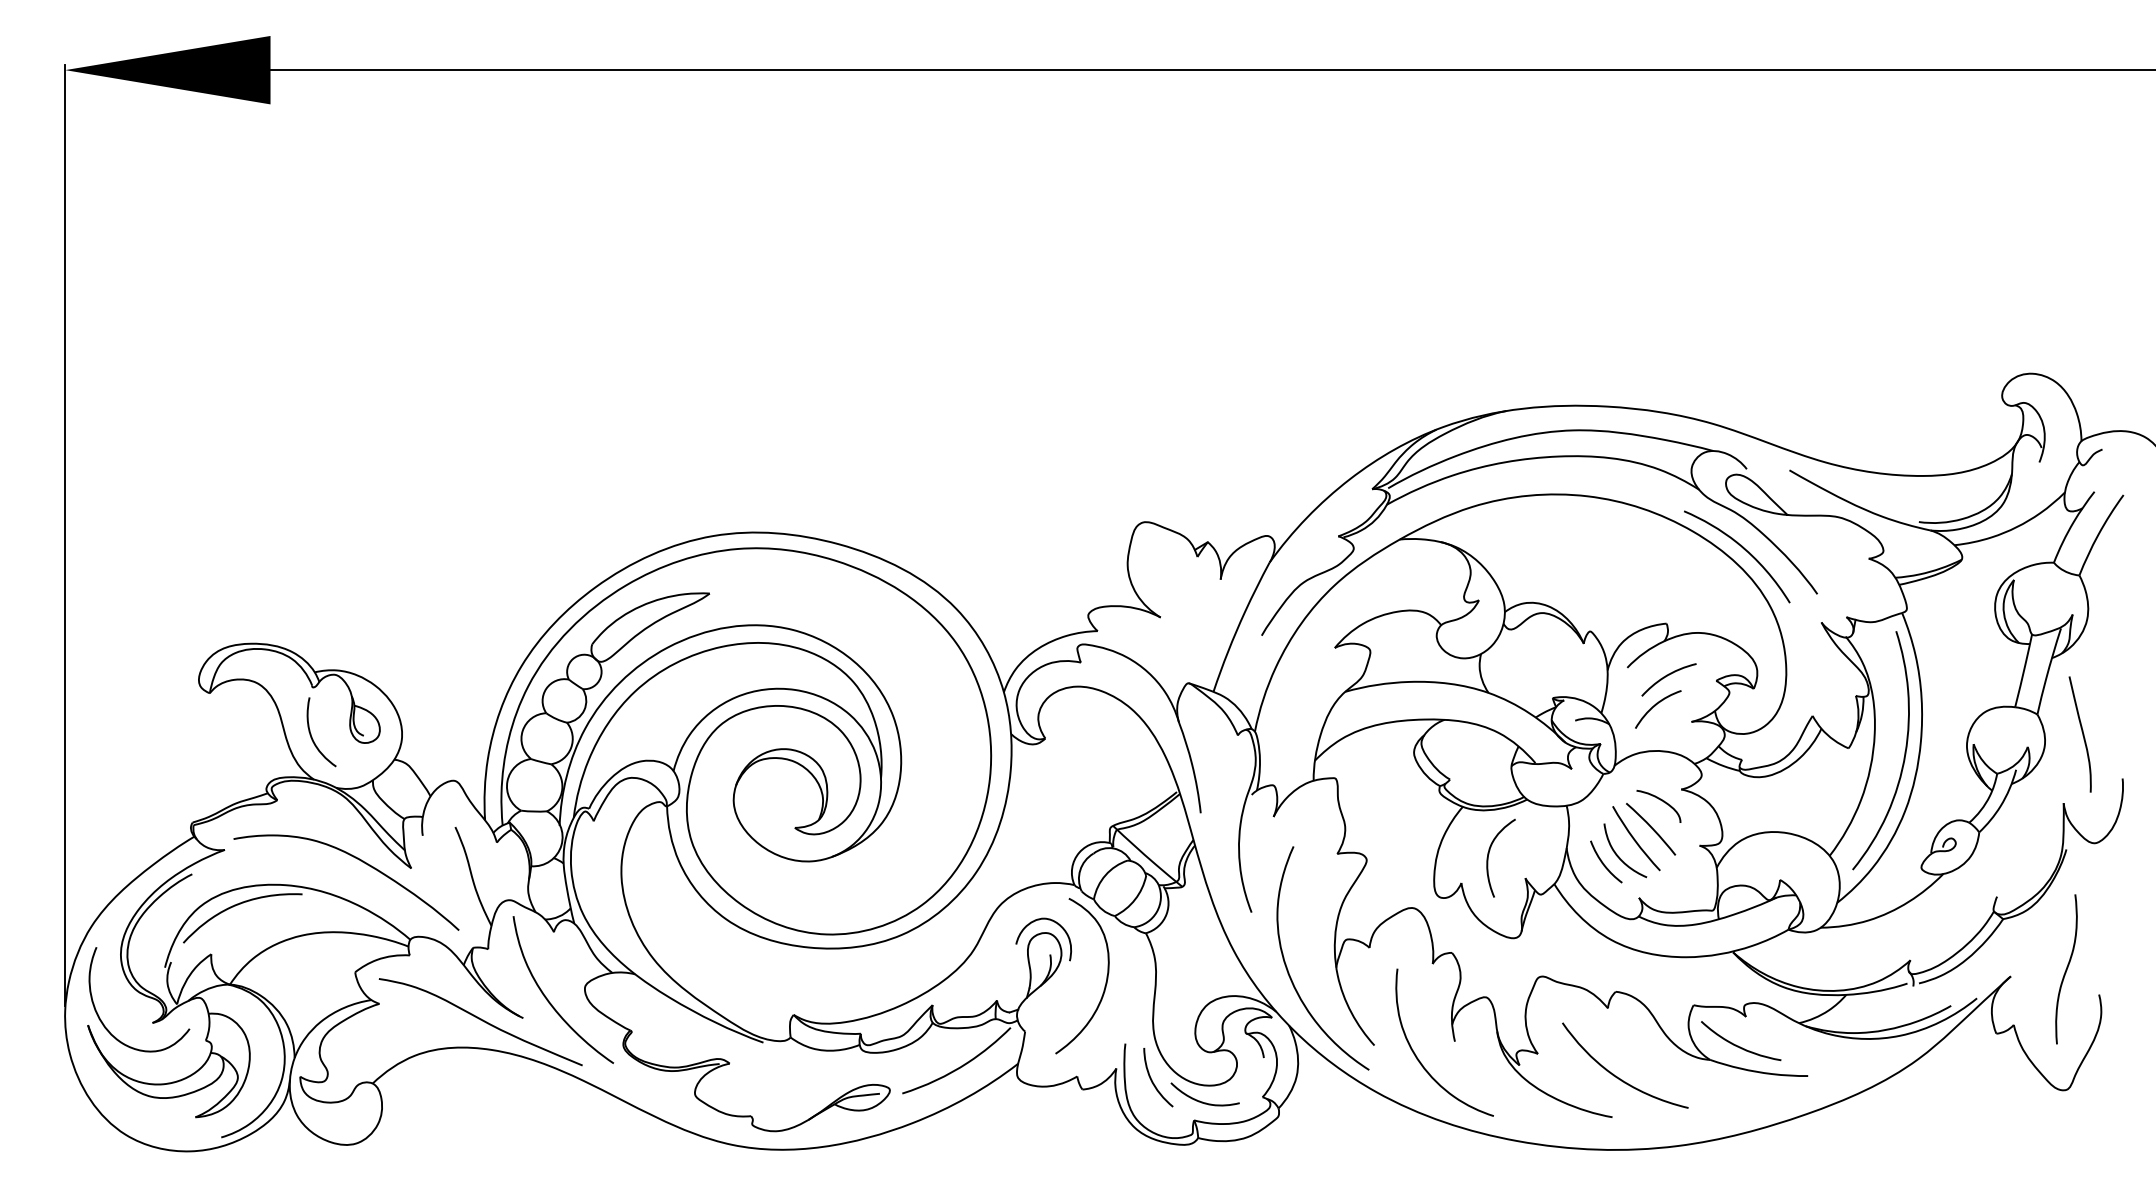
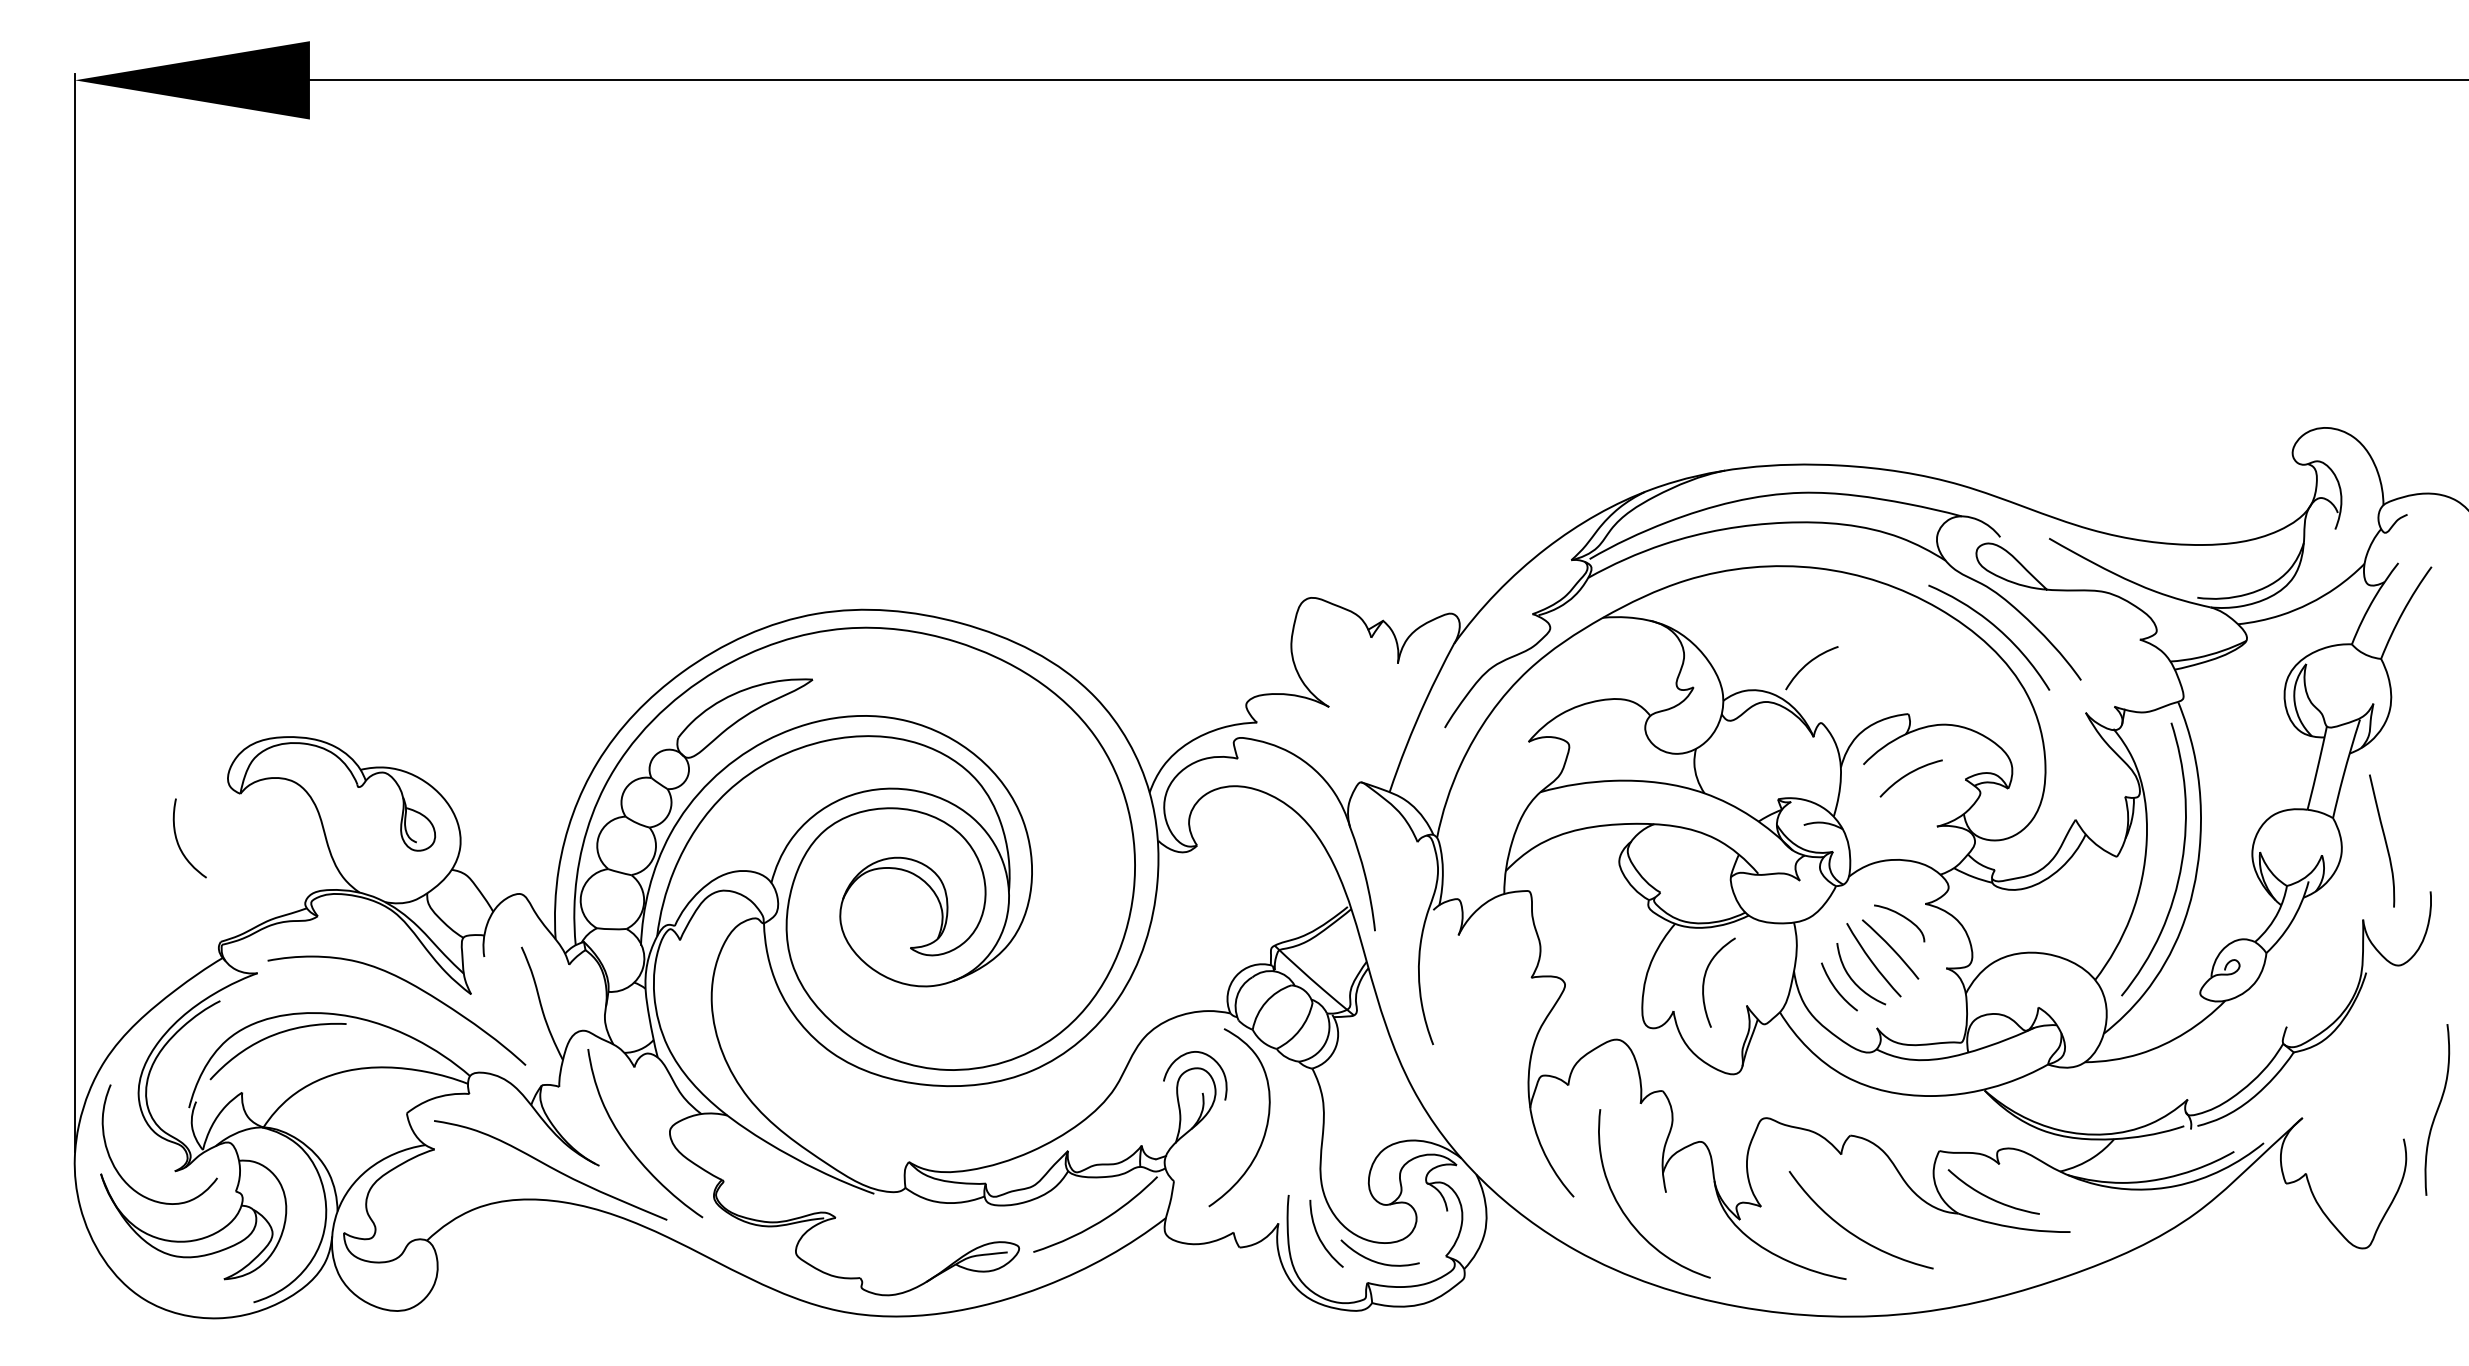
curve: (1655, 706) -> (1808, 664), moved
curve: (312, 736) -> (179, 843), moved
curve: (1288, 969) -> (1475, 1110), removed
curve: (2066, 969) -> (2437, 1110), moved

